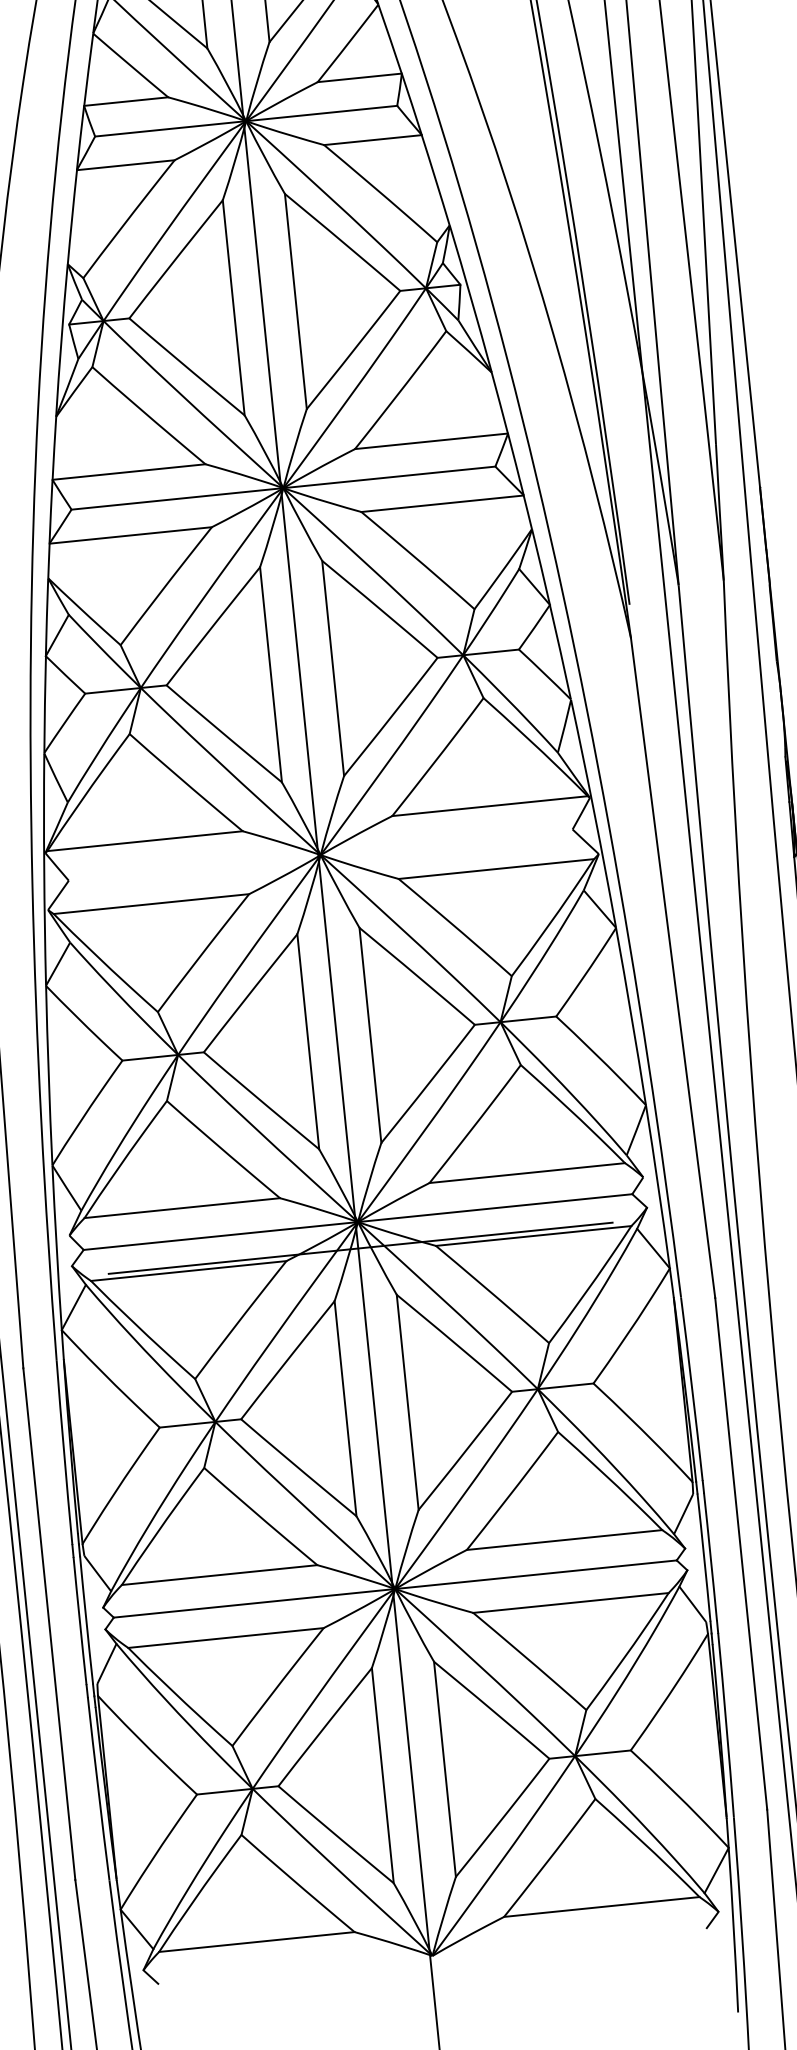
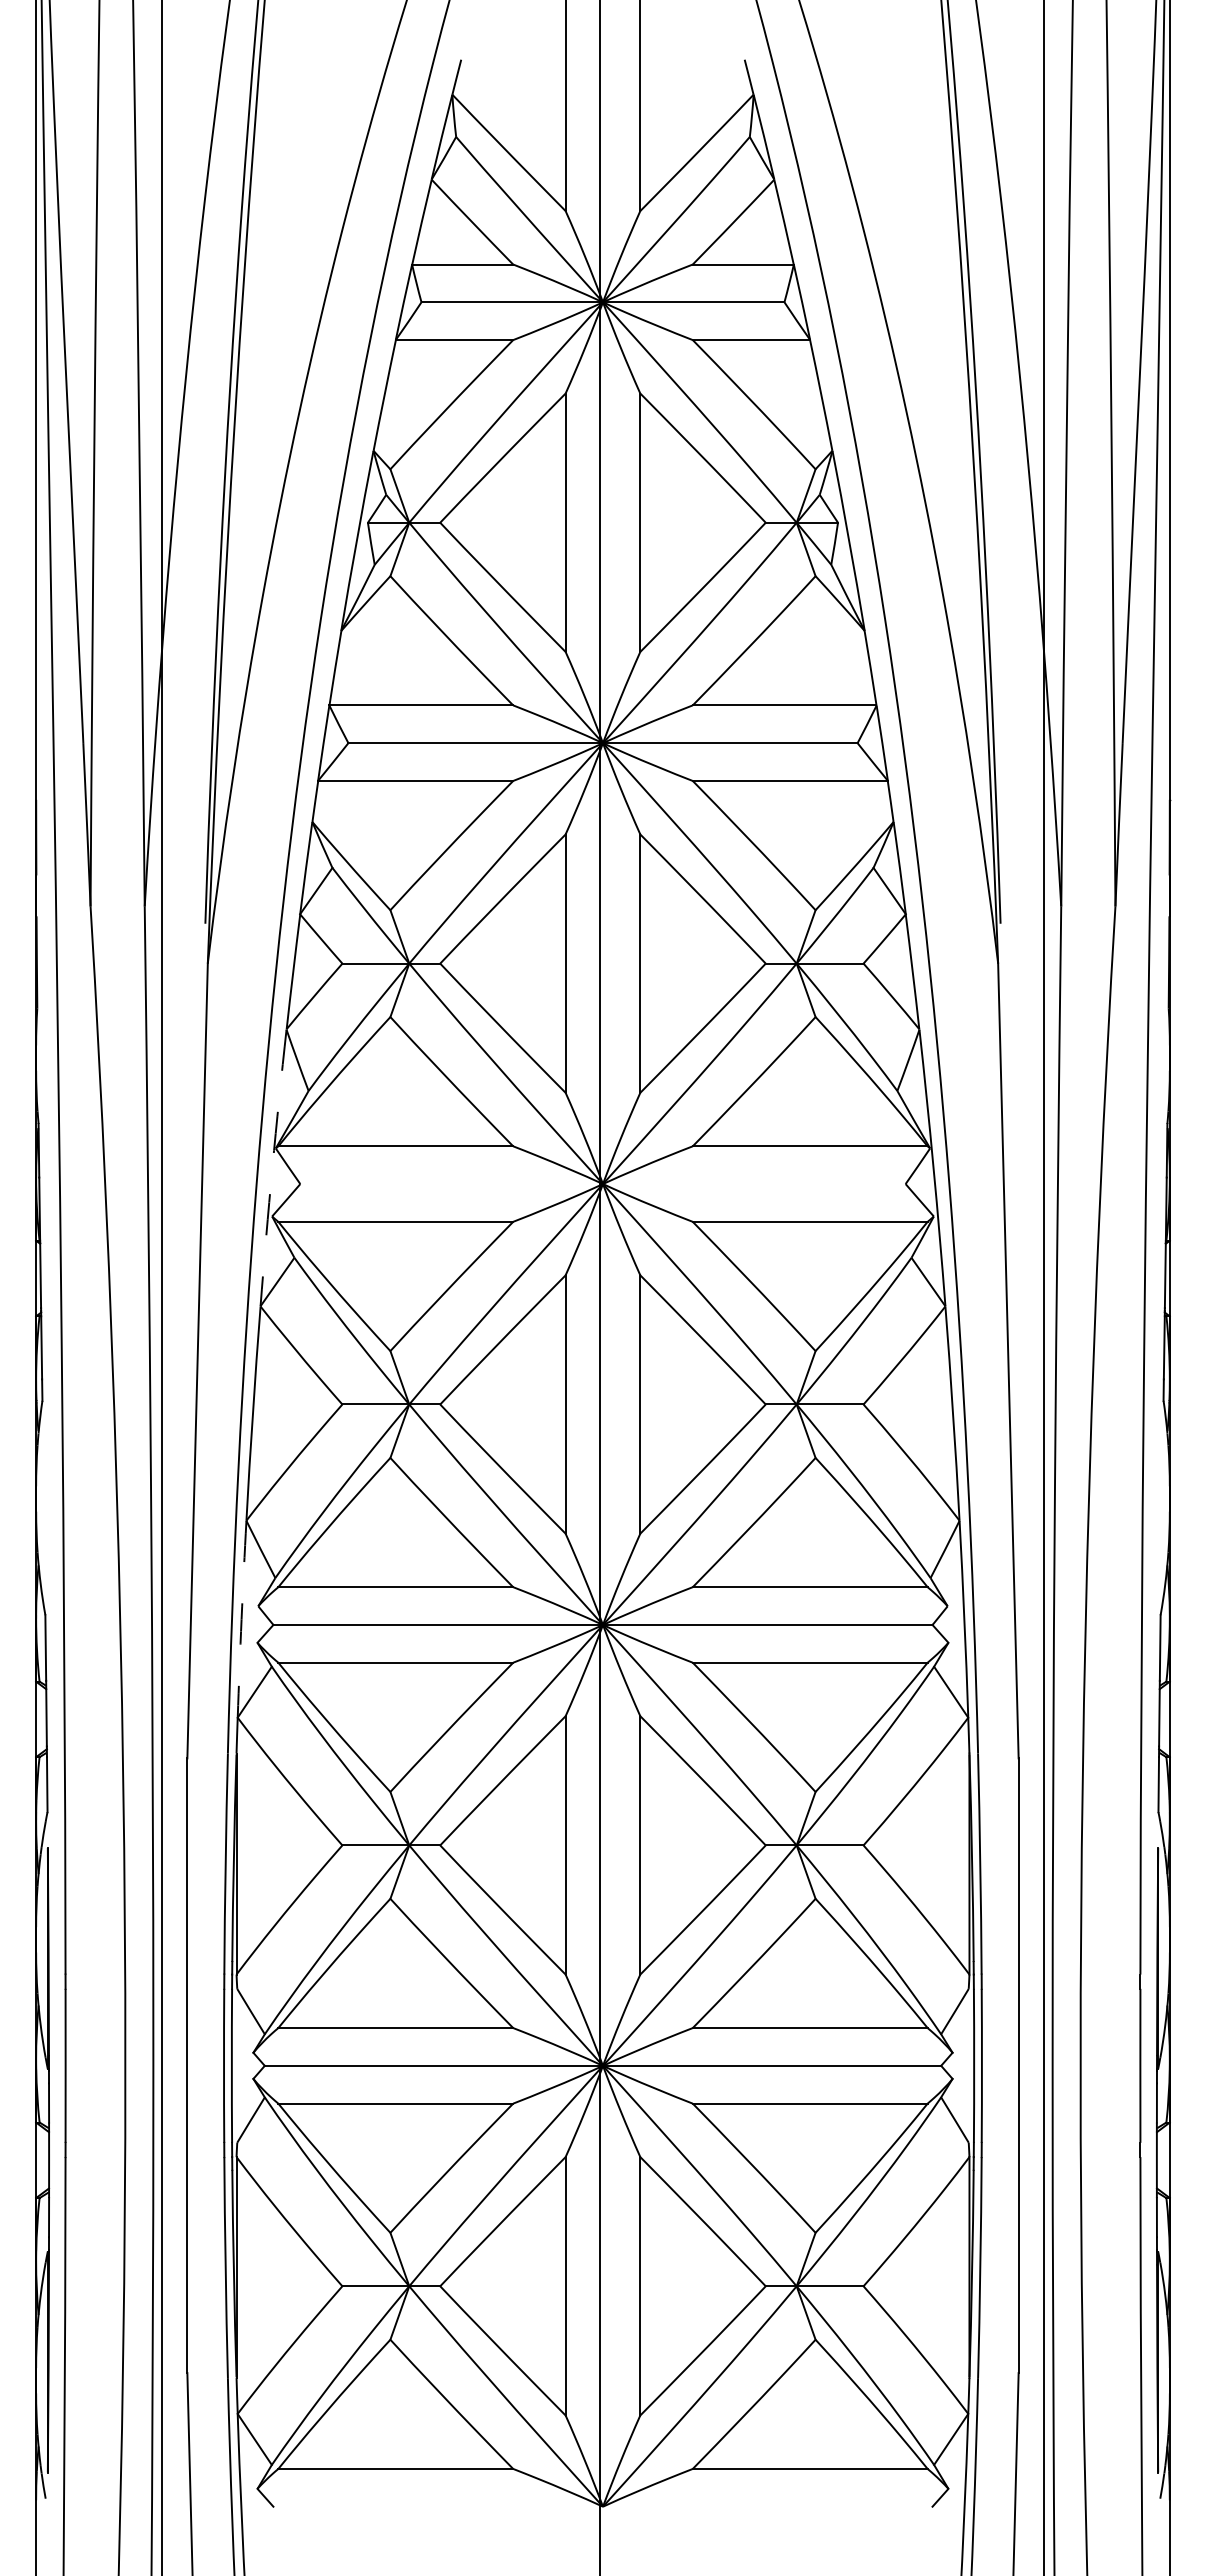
arc: (44, 869) -> (272, 1167), solid -> dashed
arc: (56, 1248) -> (241, 1619), solid -> dashed
line: (360, 1248) -> (602, 1656), removed

